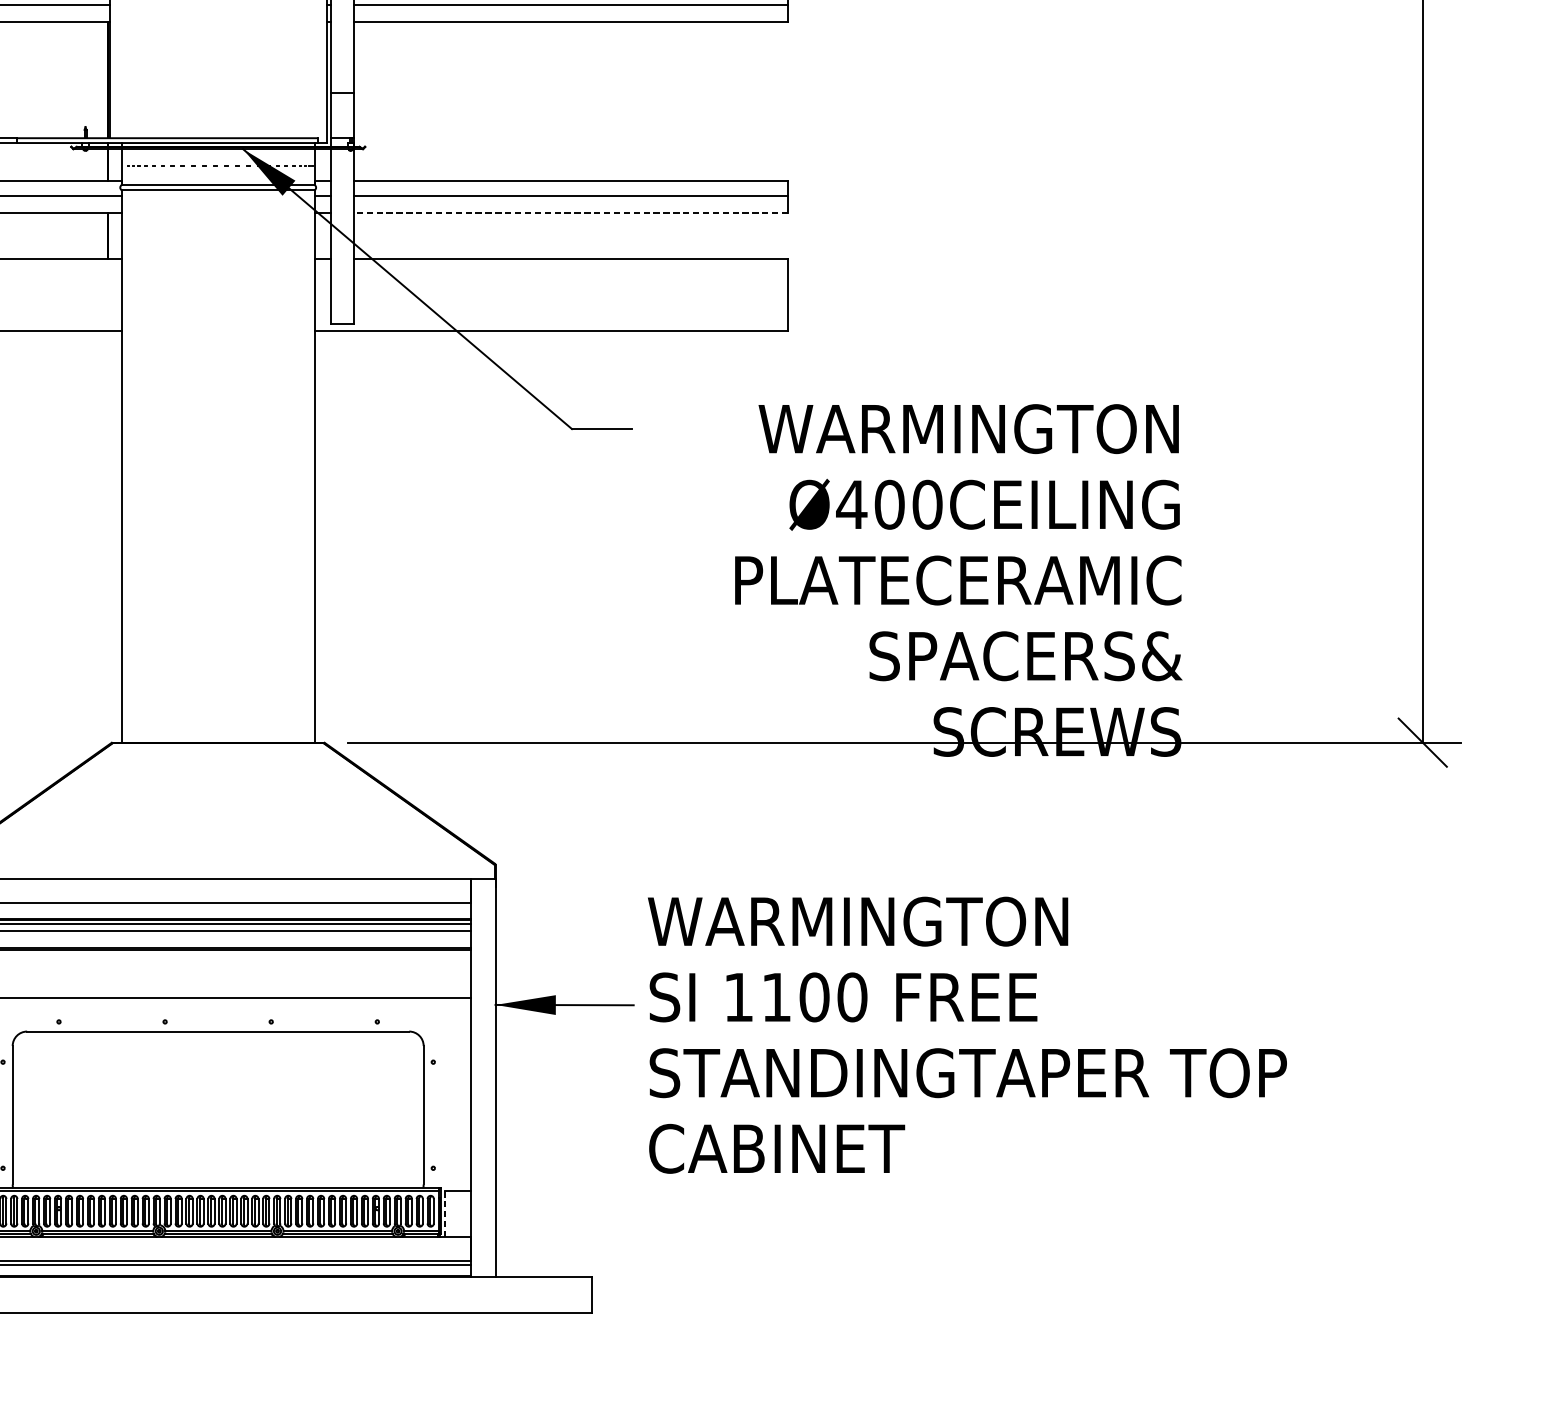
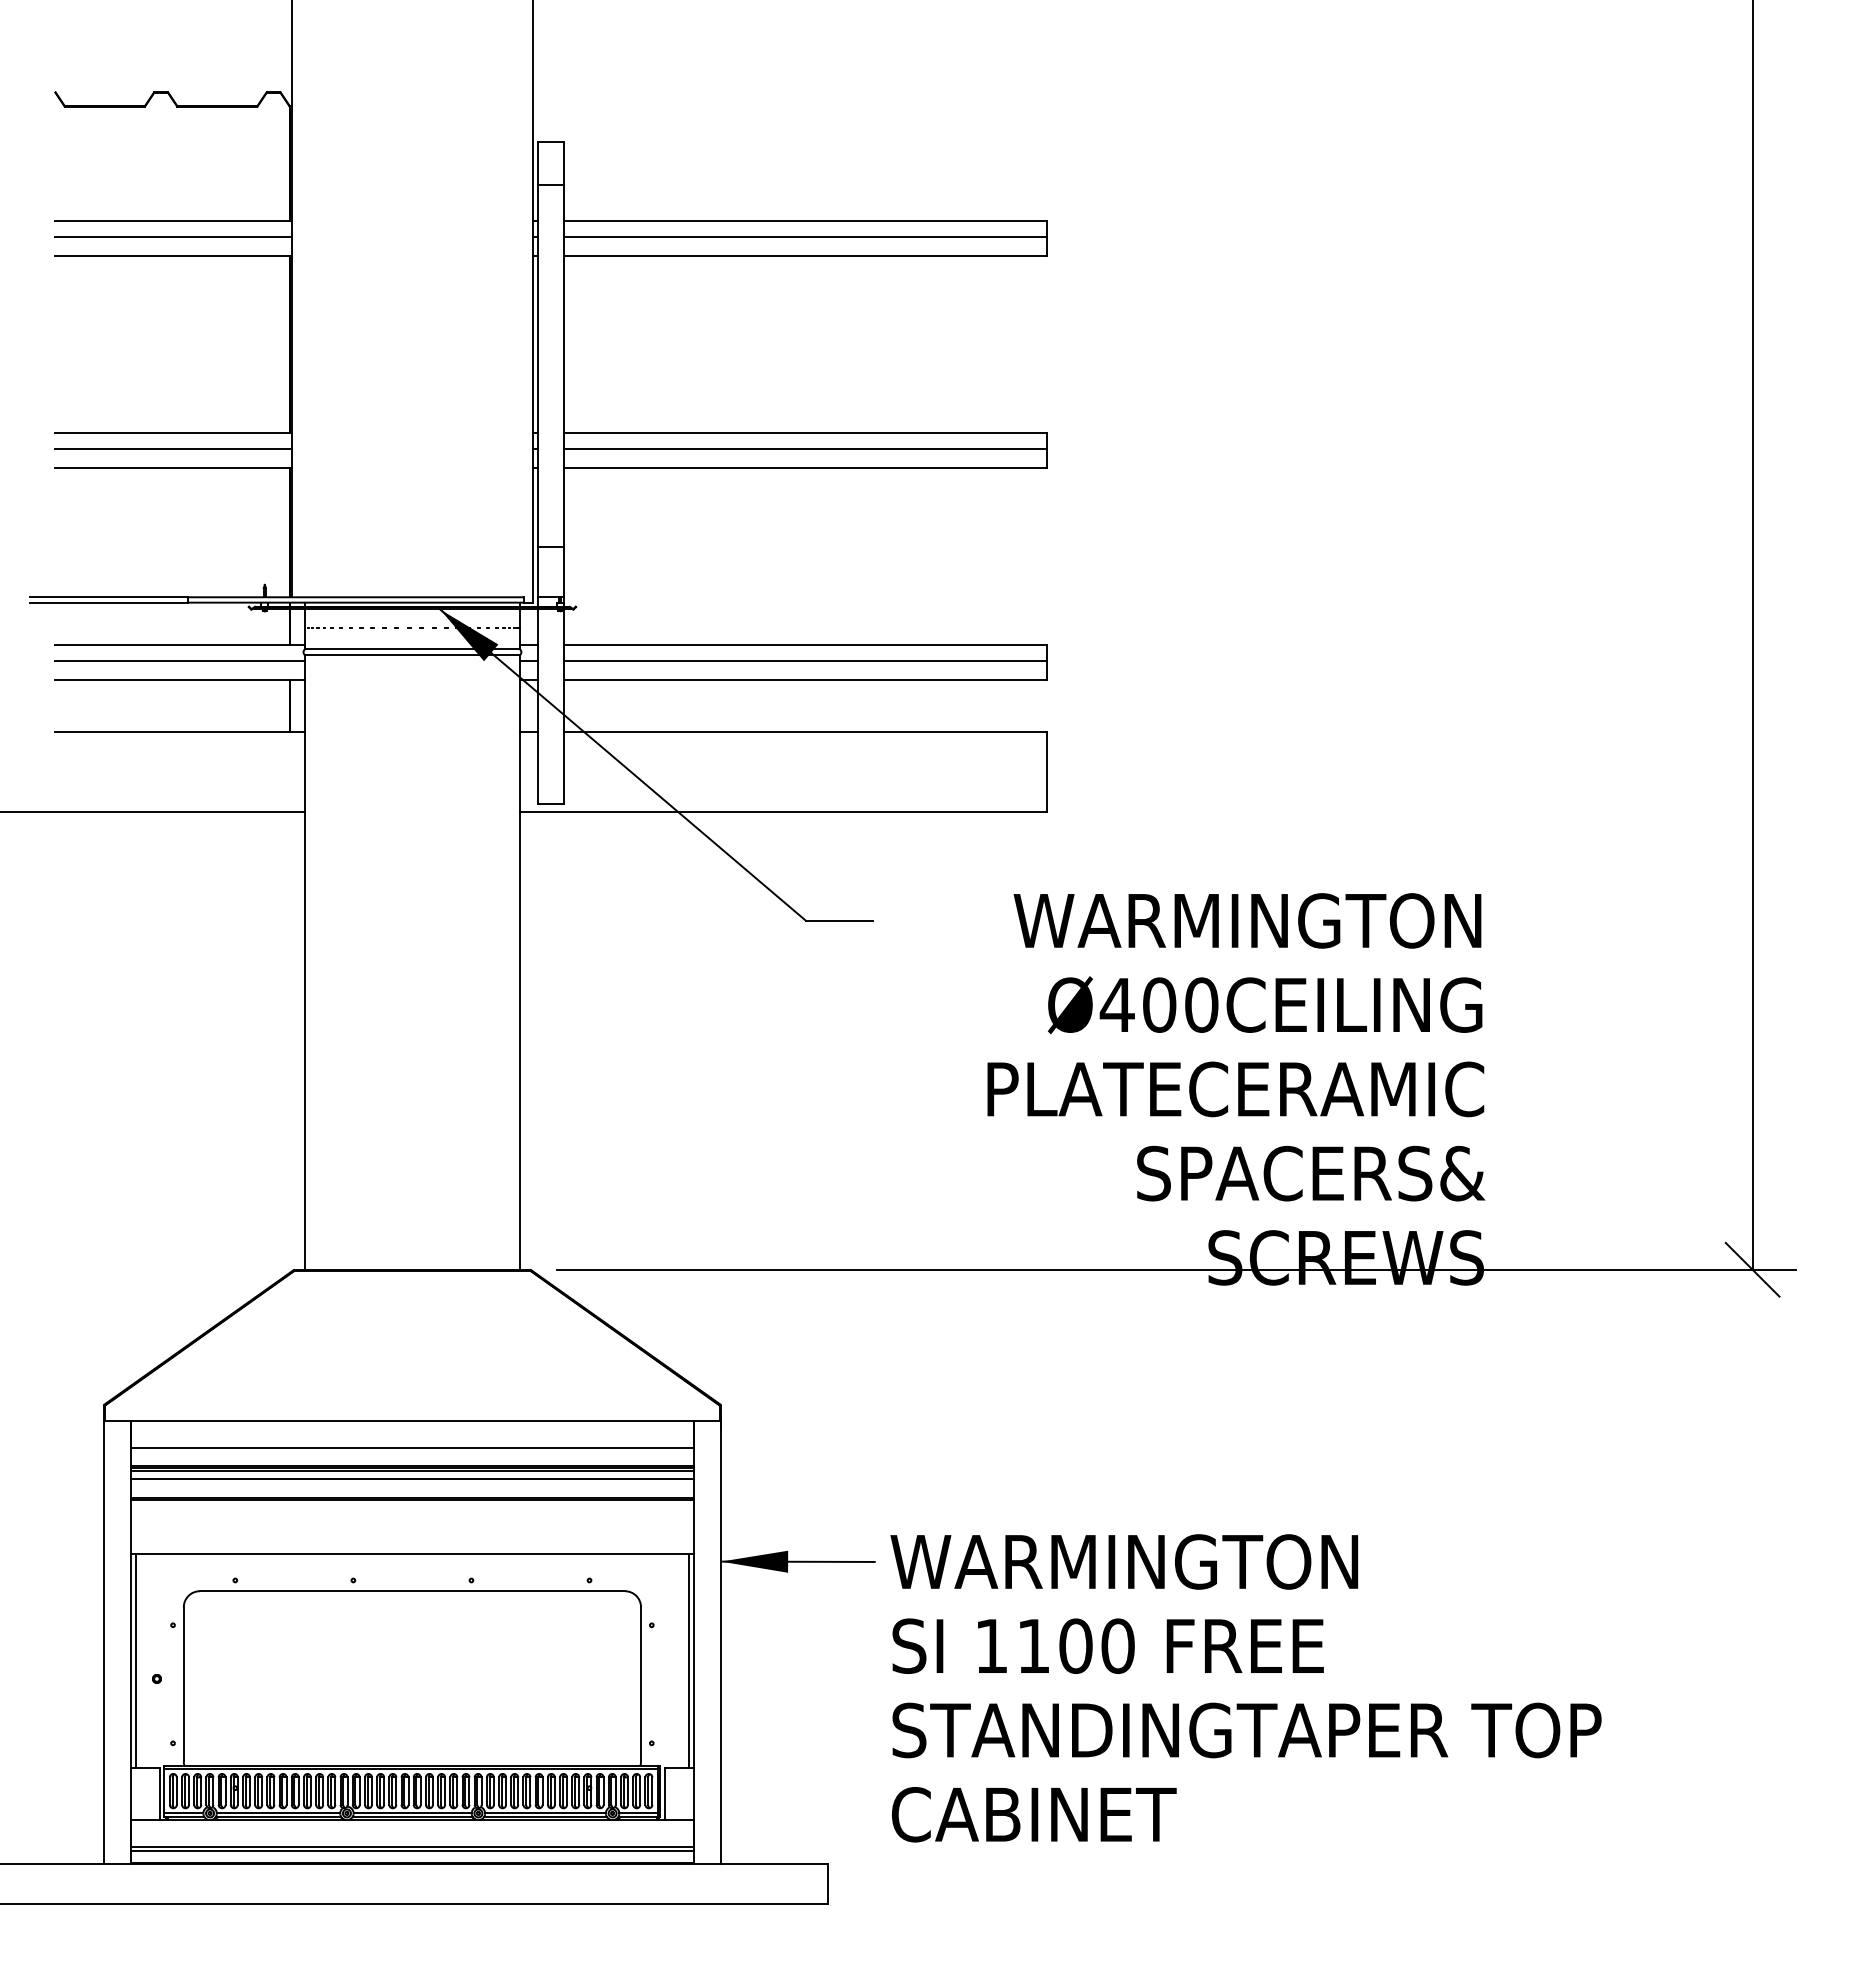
line: (571, 213) -> (805, 680), dashed -> solid
text: (966, 1035) -> (1245, 1688), moved
line: (466, 1093) -> (688, 1660), added
line: (444, 1214) -> (664, 1794), dashed -> solid

